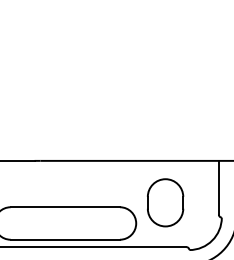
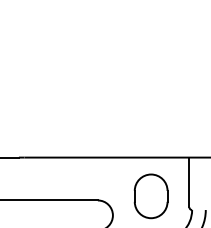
part: (165, 202) -> (151, 196), moved

